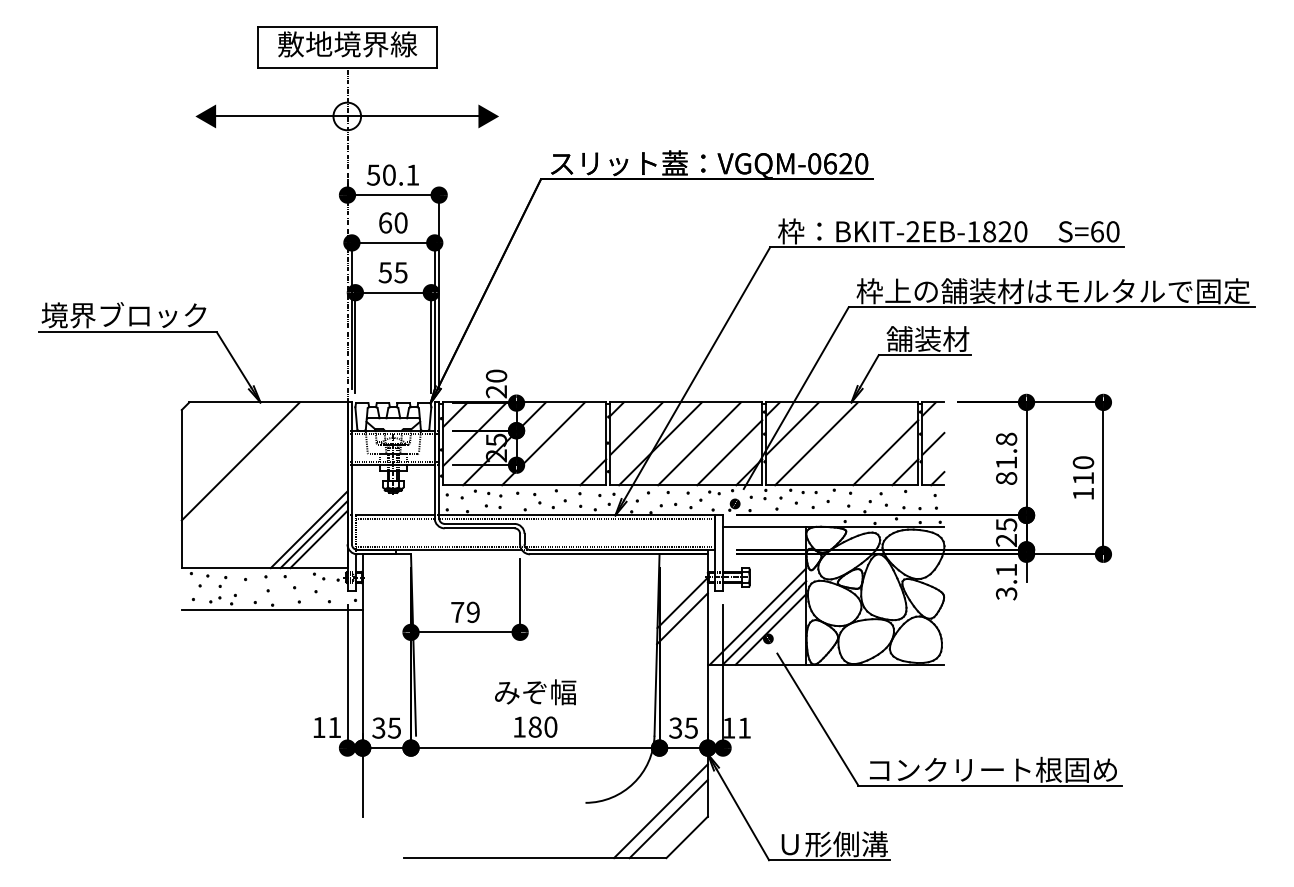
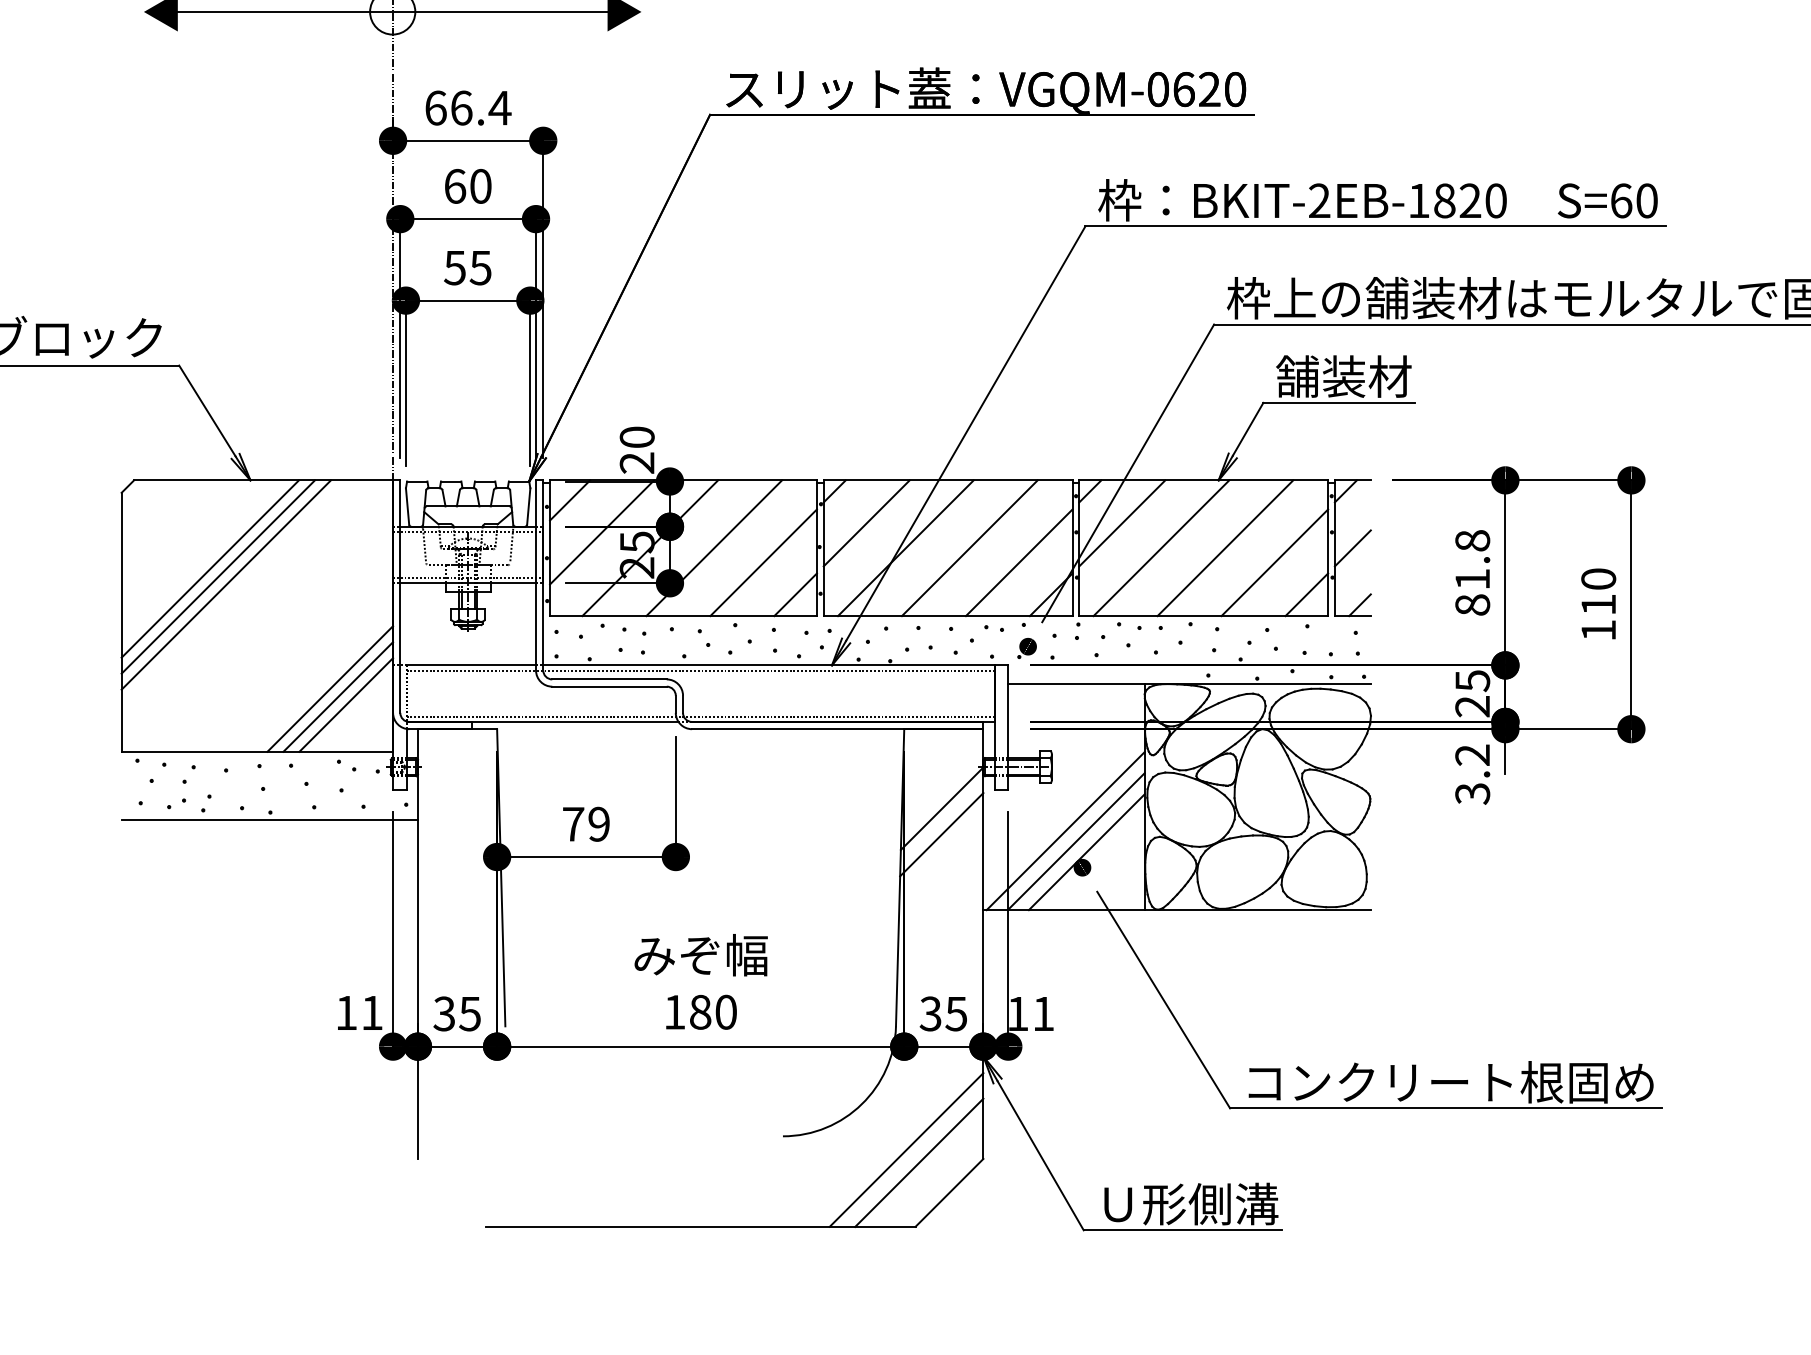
text: (392, 174) -> (466, 107), 50.1 -> 66.4
line: (855, 443) -> (1225, 547), added
line: (573, 452) -> (763, 562), added
line: (235, 456) -> (209, 568), added
line: (245, 466) -> (225, 585), added
text: (1005, 569) -> (1470, 754), 3.1 -> 3.2

